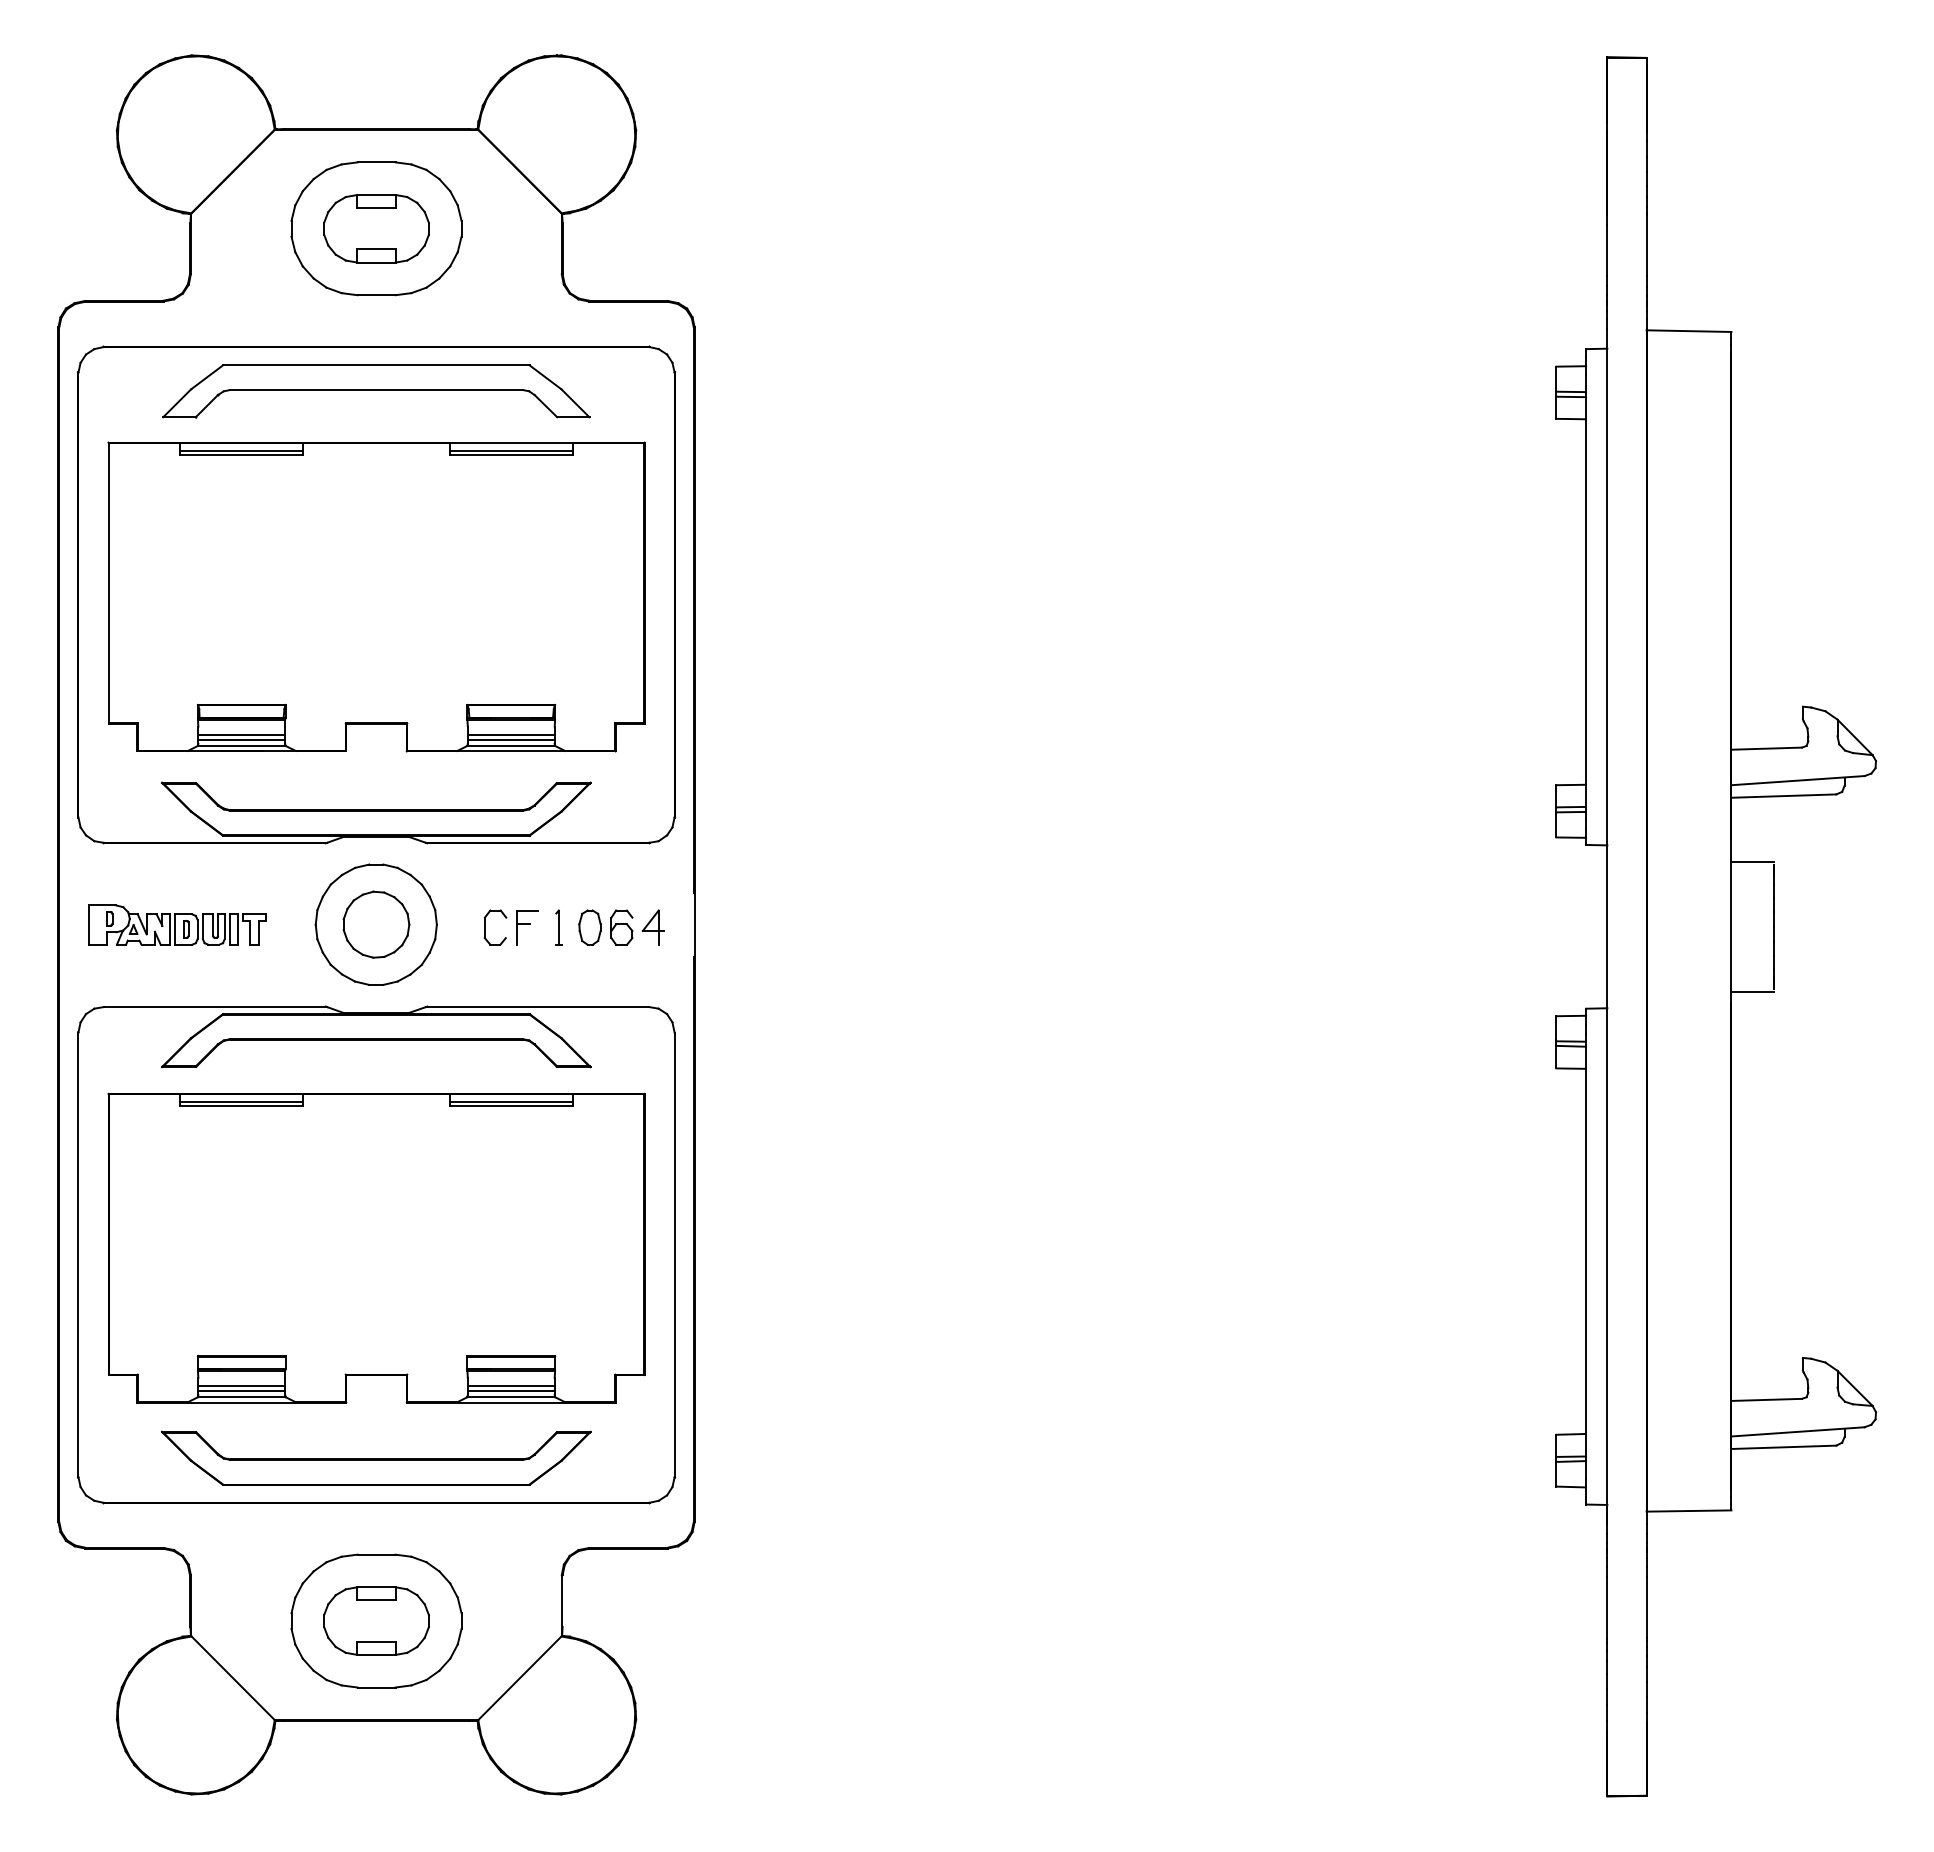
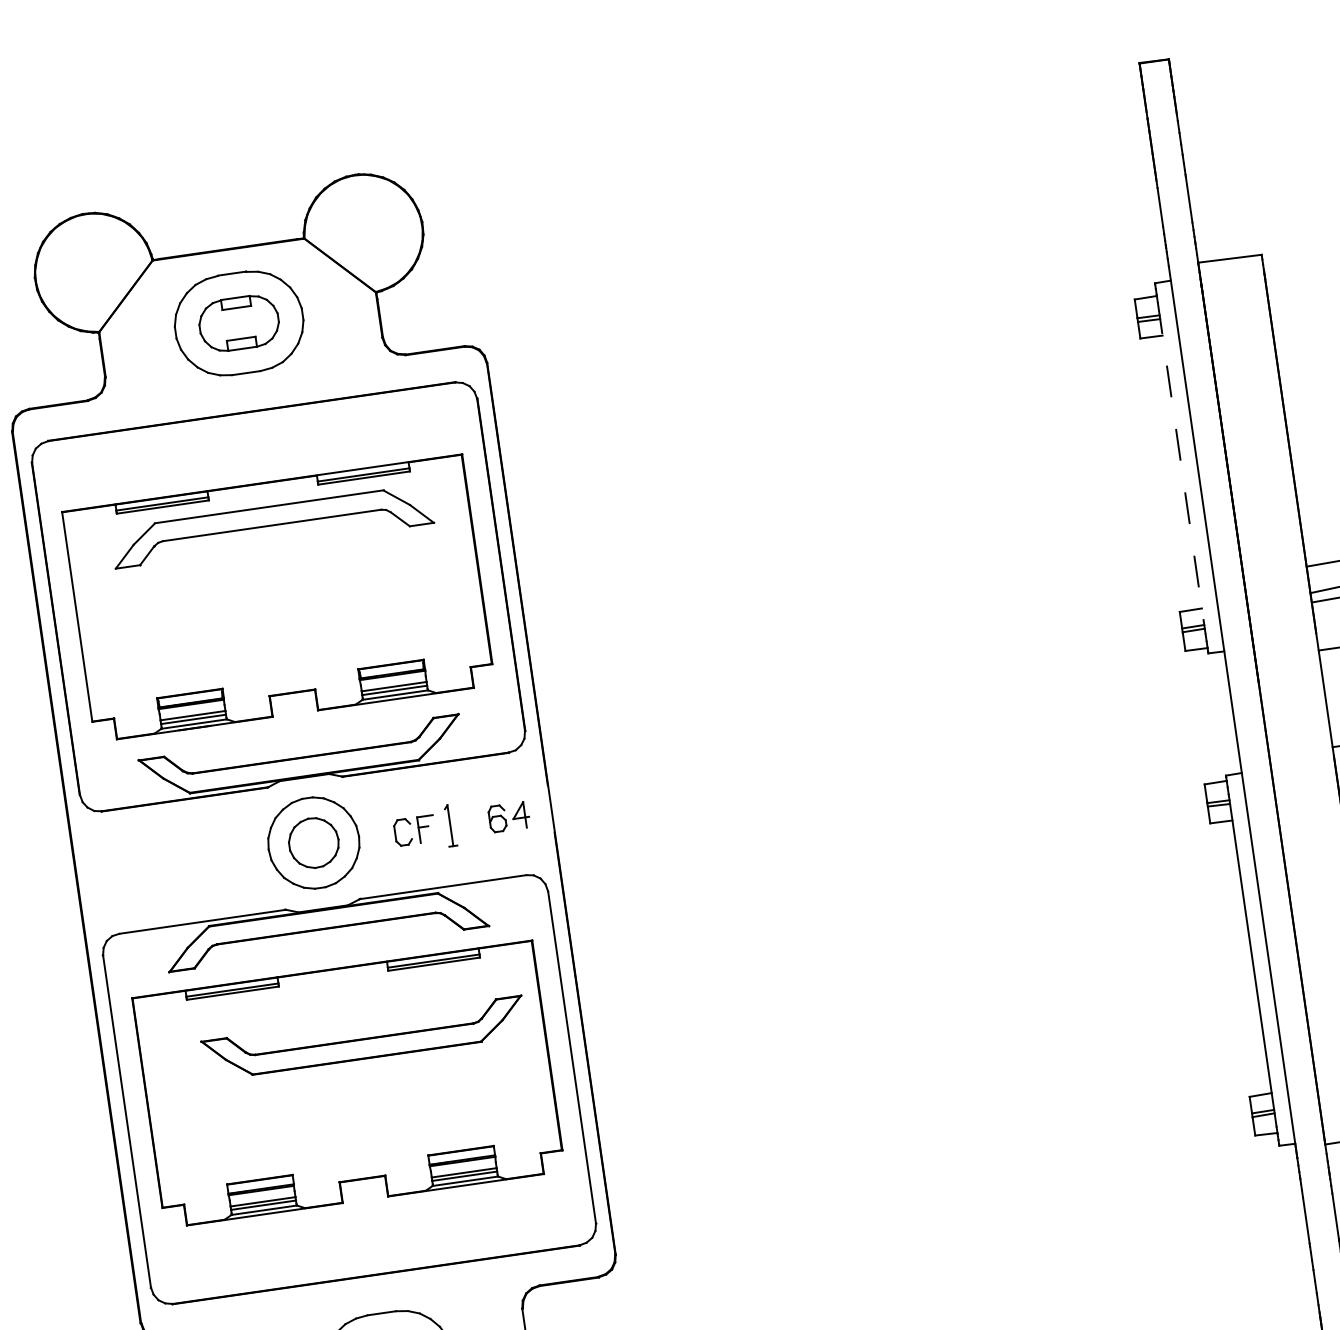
part: (376, 391) -> (272, 526), moved
line: (1586, 597) -> (1182, 468), solid -> dashed
part: (177, 924) -> (165, 864), removed
part: (558, 927) -> (450, 825), size x1.6
part: (589, 927) -> (473, 822), removed
part: (376, 1457) -> (364, 1037), moved

